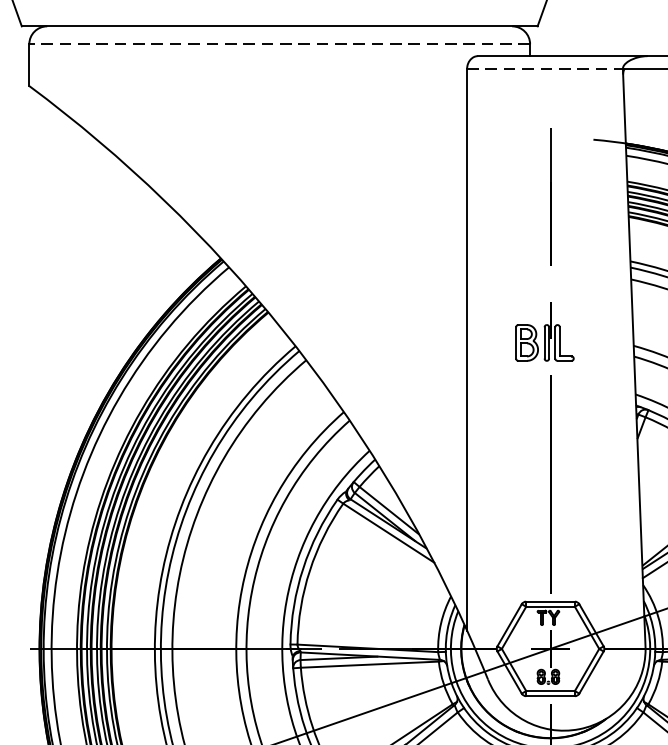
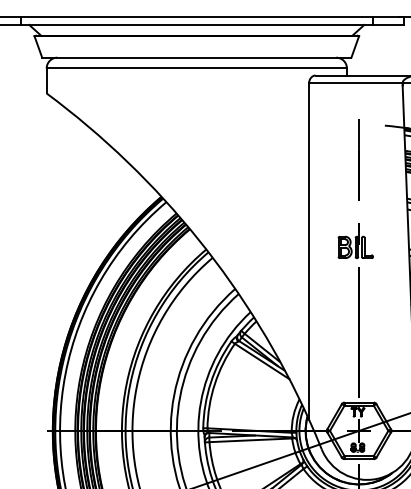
line: (279, 44) -> (196, 68), dashed -> solid
line: (544, 69) -> (355, 83), dashed -> solid

